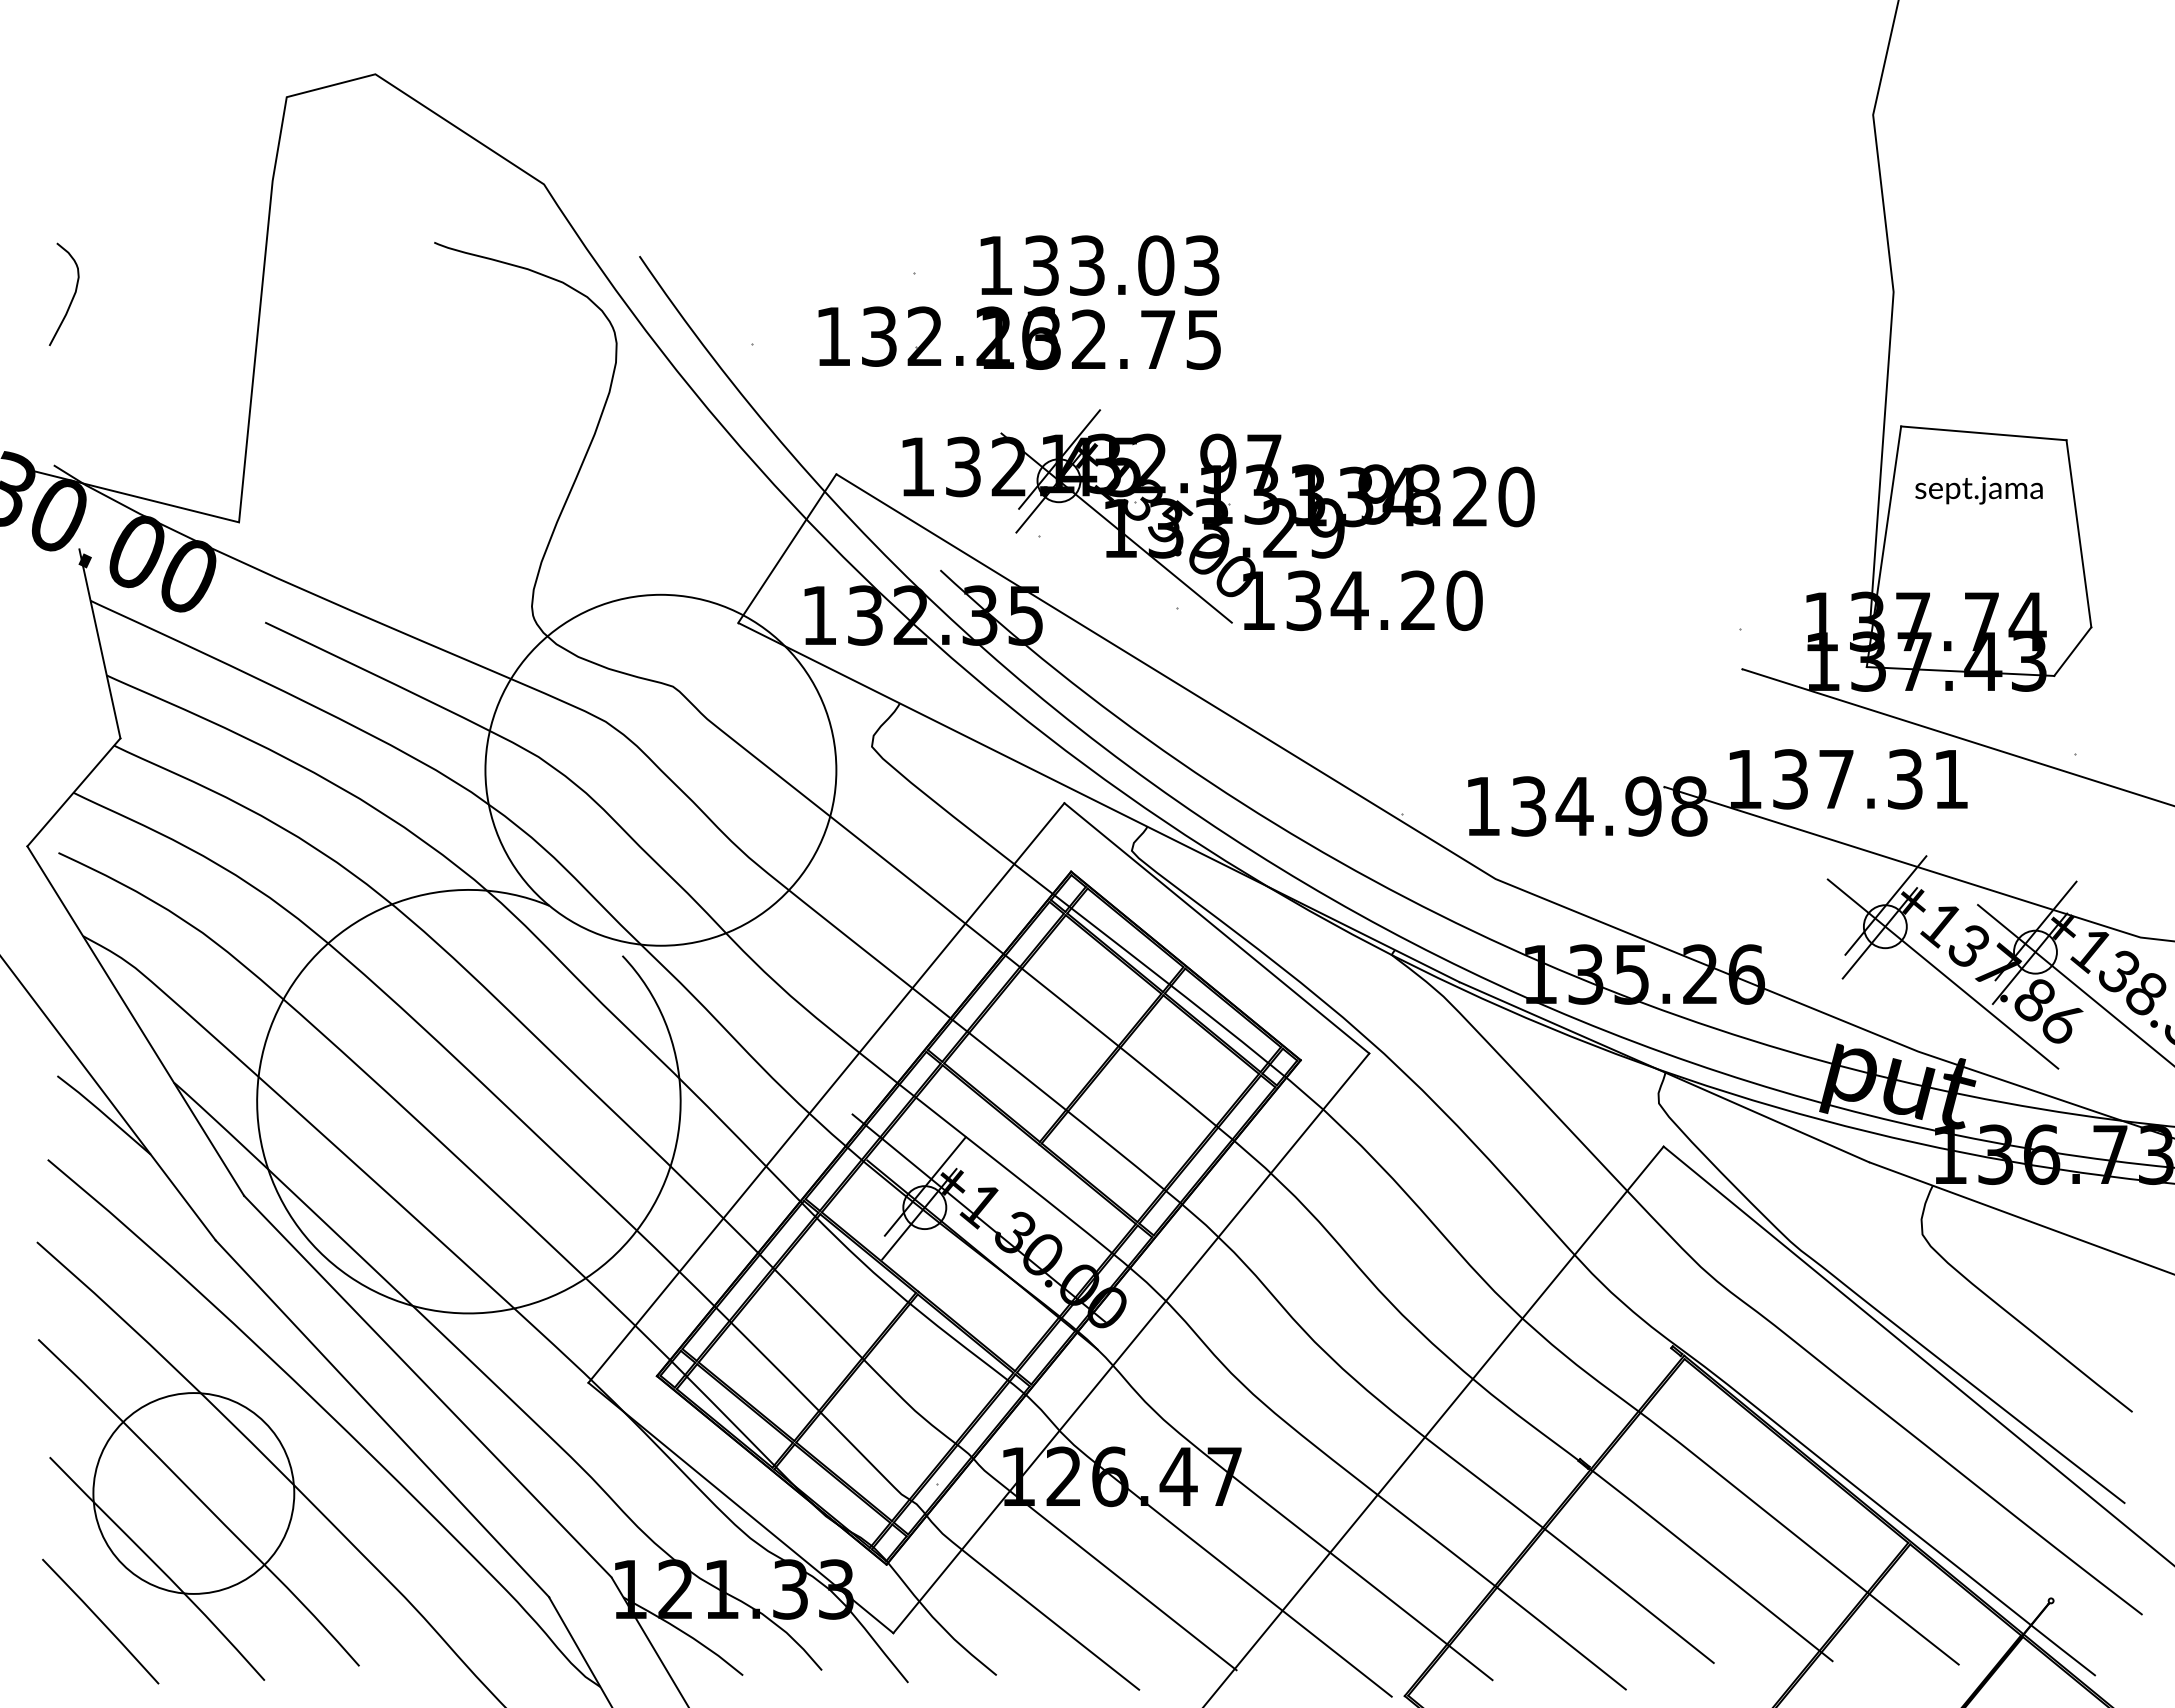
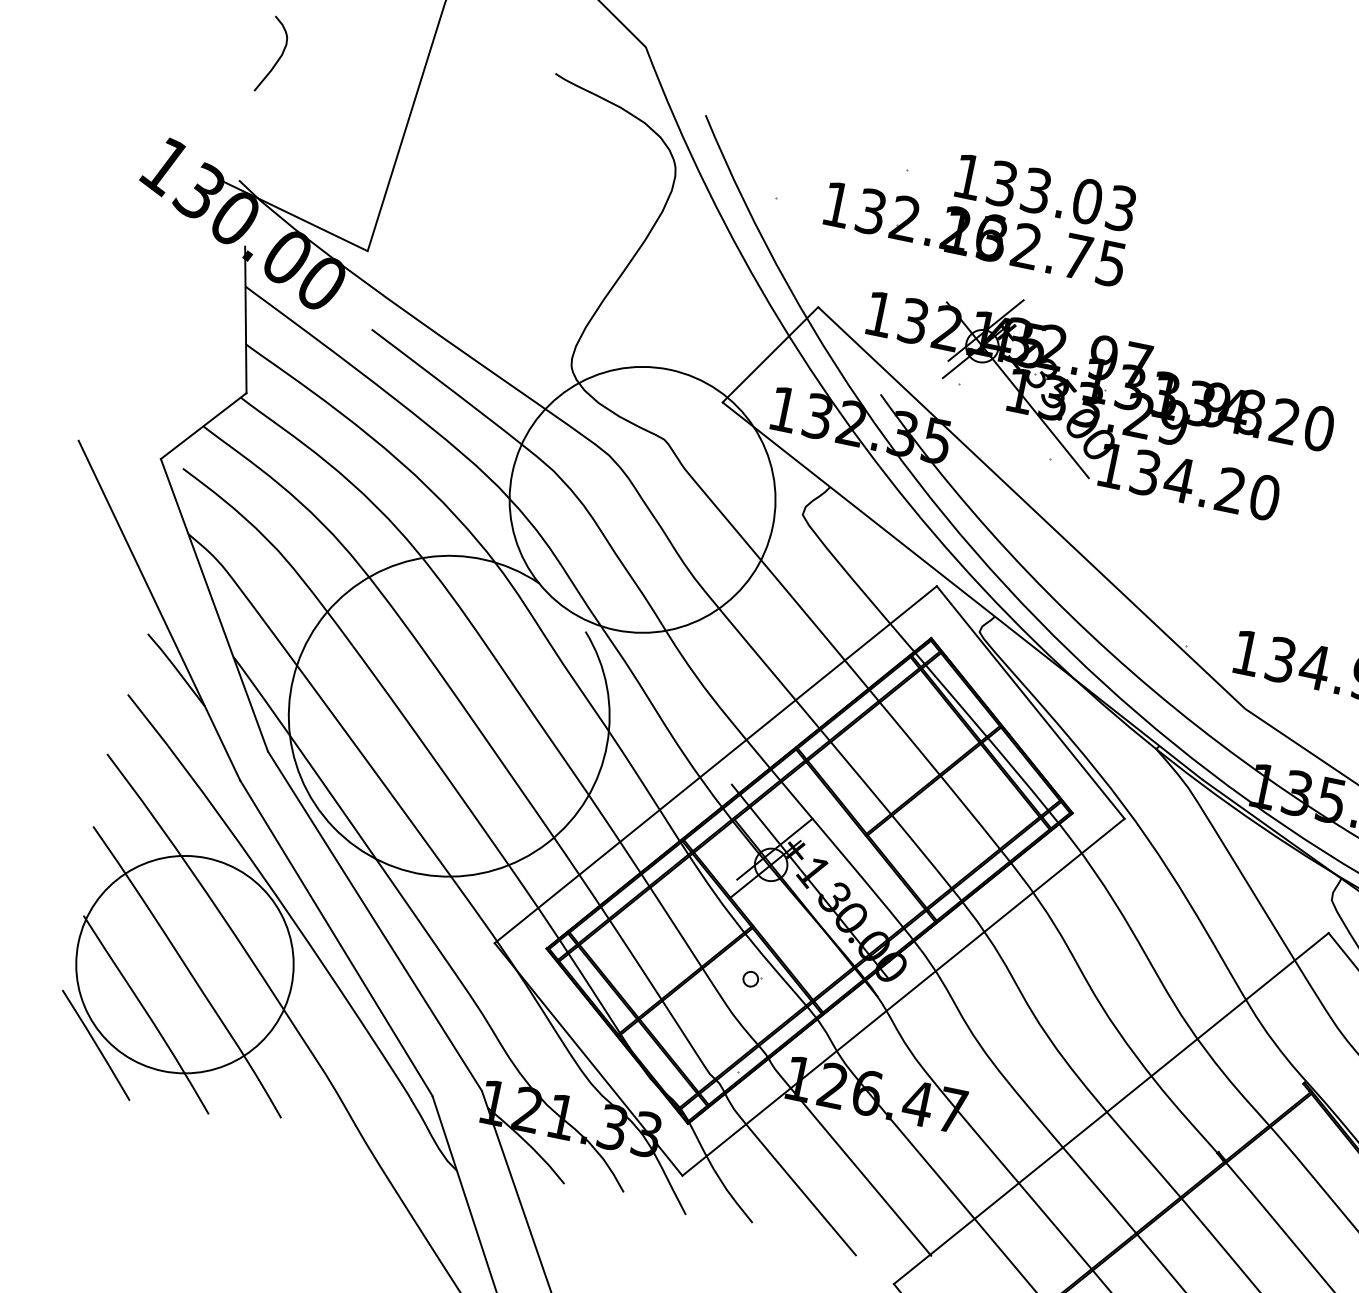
part: (930, 1360) -> (751, 979), added
circle: (193, 1493) -> (184, 964), size x1.43

